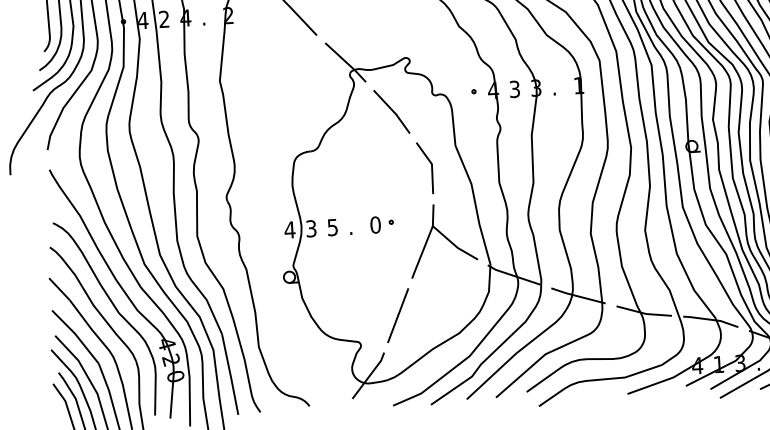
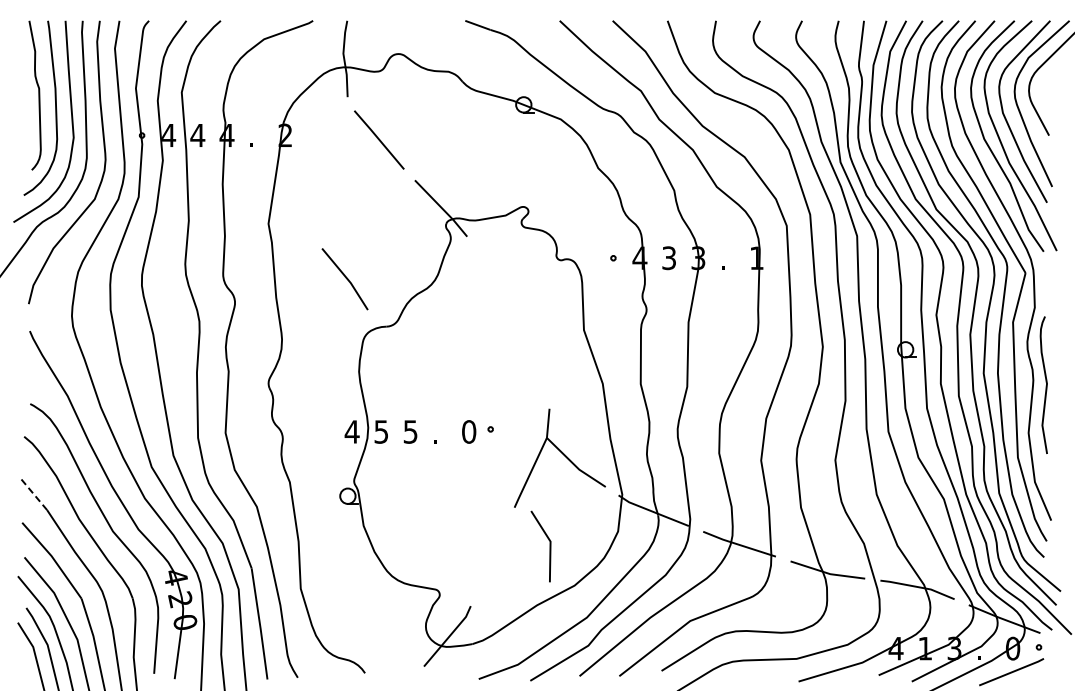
text: (164, 18) -> (197, 134), 2 -> 4
line: (392, 111) -> (345, 278), moved
line: (431, 167) -> (549, 546), moved
text: (311, 228) -> (381, 431), 3 -> 5
line: (59, 289) -> (34, 494), solid -> dashed
line: (397, 315) -> (492, 556), removed

